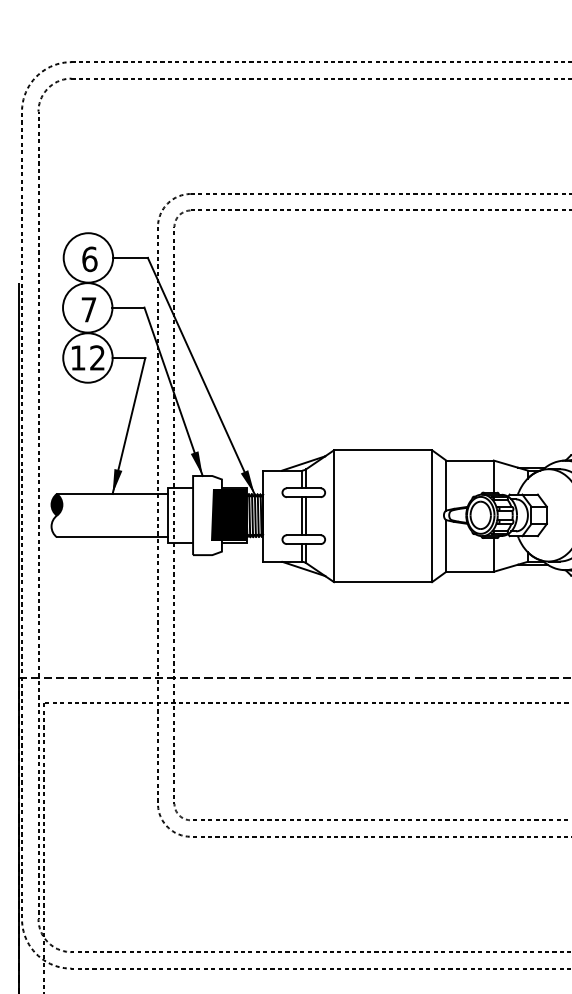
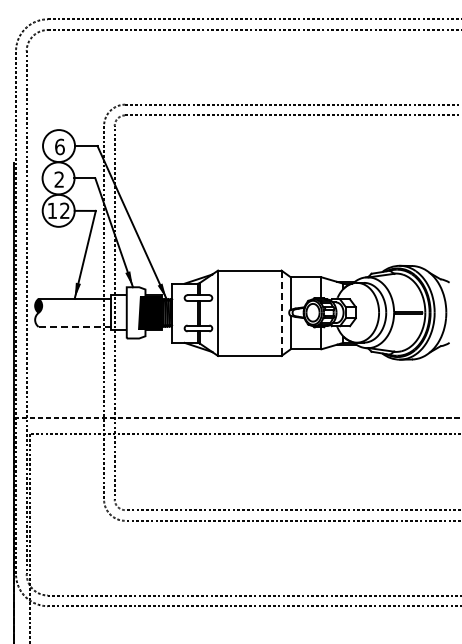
text: (87, 309) -> (58, 179), 7 -> 2
line: (432, 516) -> (281, 313), solid -> dashed
line: (113, 536) -> (75, 326), solid -> dashed

